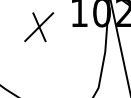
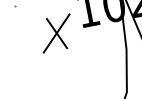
part: (39, 27) -> (57, 33), moved

